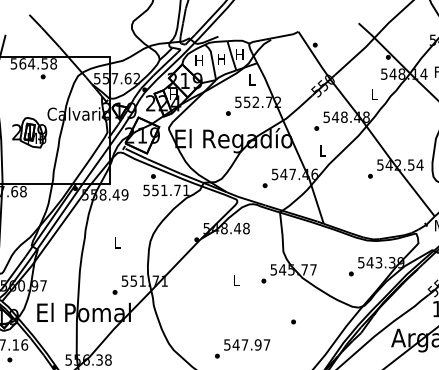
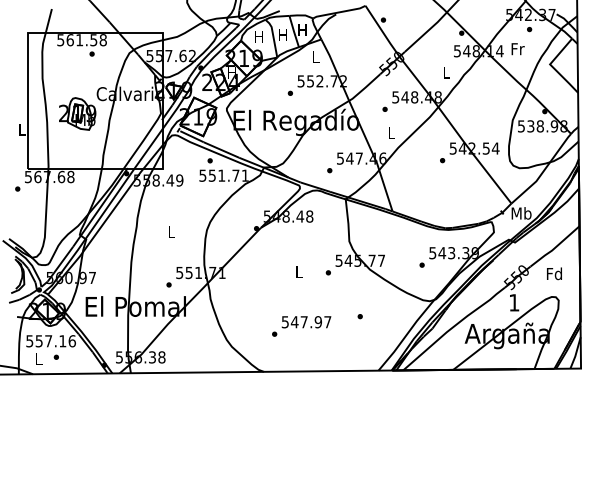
text: (31, 64) -> (79, 40), 564.58 -> 561.58
text: (242, 348) -> (301, 326), moved

